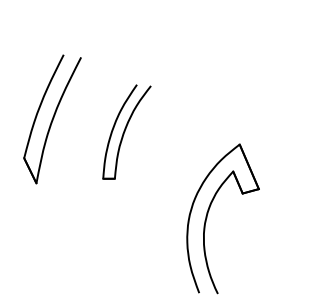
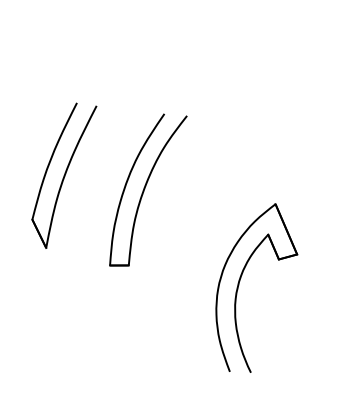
part: (127, 131) -> (148, 189), size x1.43

